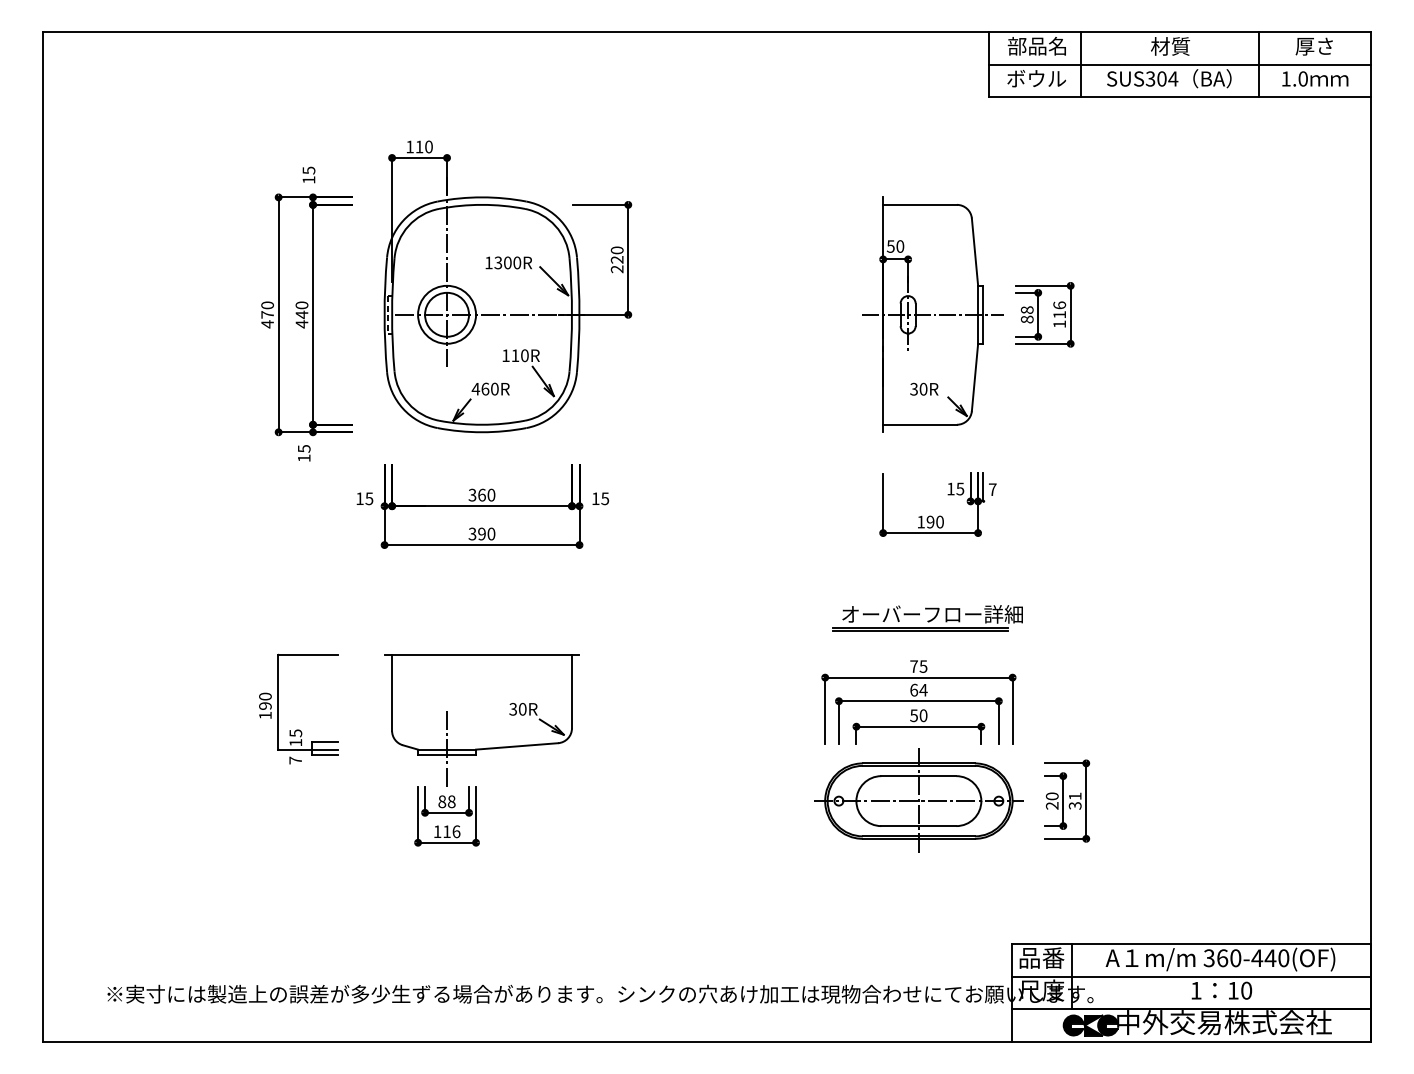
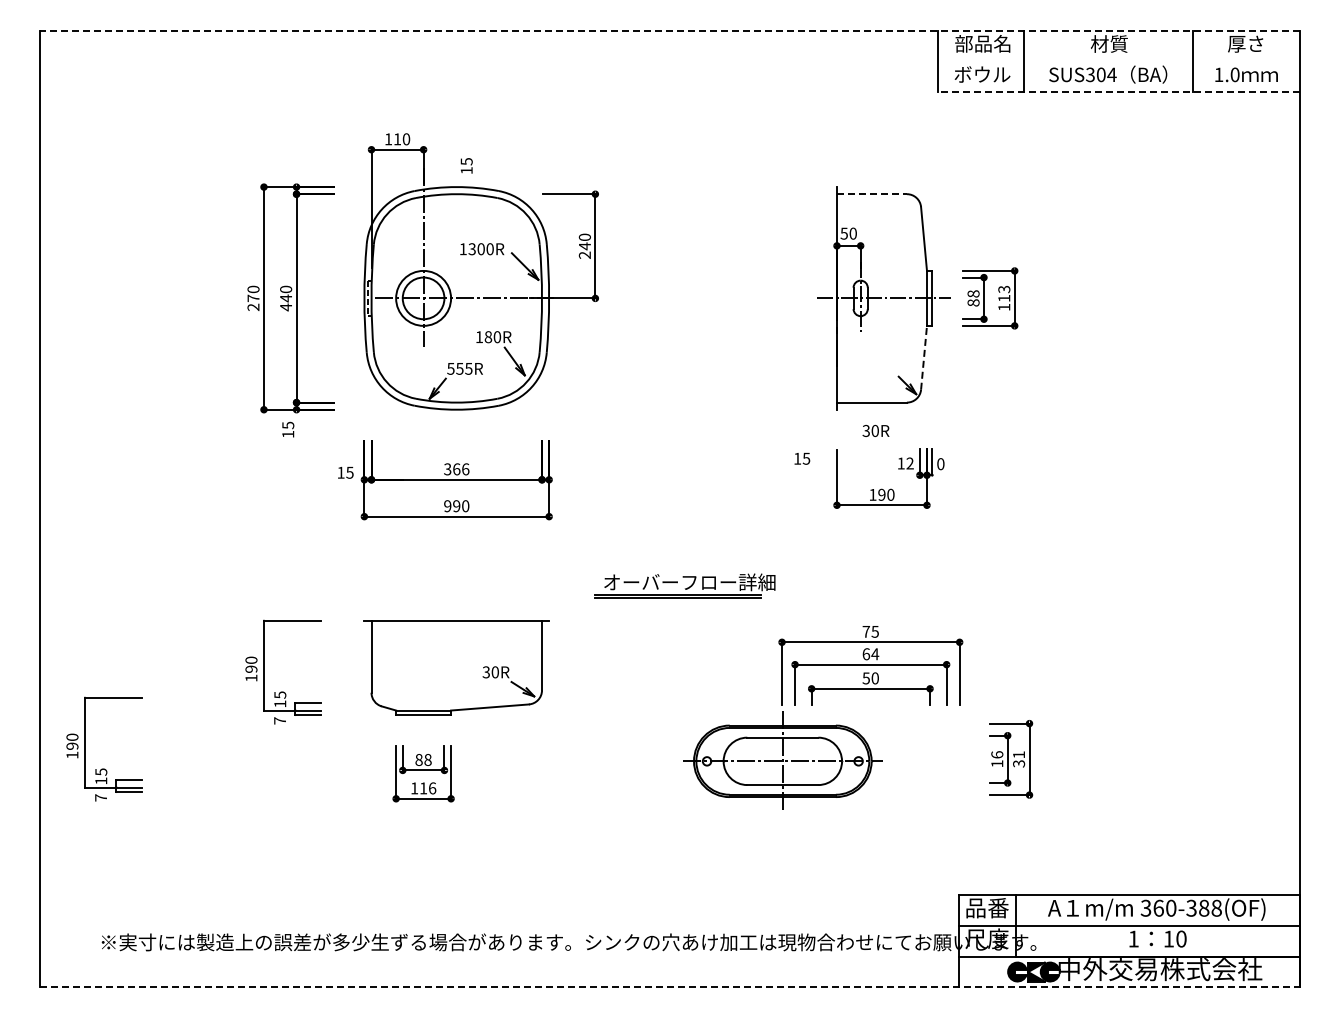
line: (707, 32) -> (670, 30), solid -> dashed
line: (1180, 64) -> (1118, 61), removed
line: (1180, 97) -> (1118, 92), solid -> dashed
text: (308, 174) -> (466, 165), moved
line: (919, 205) -> (871, 194), solid -> dashed
text: (616, 260) -> (584, 246), 220 -> 240
text: (1059, 305) -> (1004, 289), 116 -> 113
text: (267, 324) -> (253, 307), 470 -> 270
text: (515, 356) -> (488, 337), 110R -> 180R
line: (975, 377) -> (924, 357), solid -> dashed
text: (484, 388) -> (459, 368), 460R -> 555R
text: (923, 388) -> (875, 430), moved
text: (959, 488) -> (909, 463), 15 -> 12
text: (992, 490) -> (940, 464), 7 -> 0
text: (491, 495) -> (465, 469), 360 -> 366
text: (600, 498) -> (802, 458), moved
text: (472, 534) -> (447, 506), 390 -> 990
part: (926, 617) -> (684, 585), moved
line: (446, 749) -> (423, 710), removed
part: (90, 789) -> (85, 748), added
part: (918, 800) -> (782, 760), moved
text: (1052, 801) -> (997, 759), 20 -> 16
text: (1269, 957) -> (1203, 907), 360-440(OF) -> 360-388(OF)
line: (707, 1041) -> (670, 987), solid -> dashed

